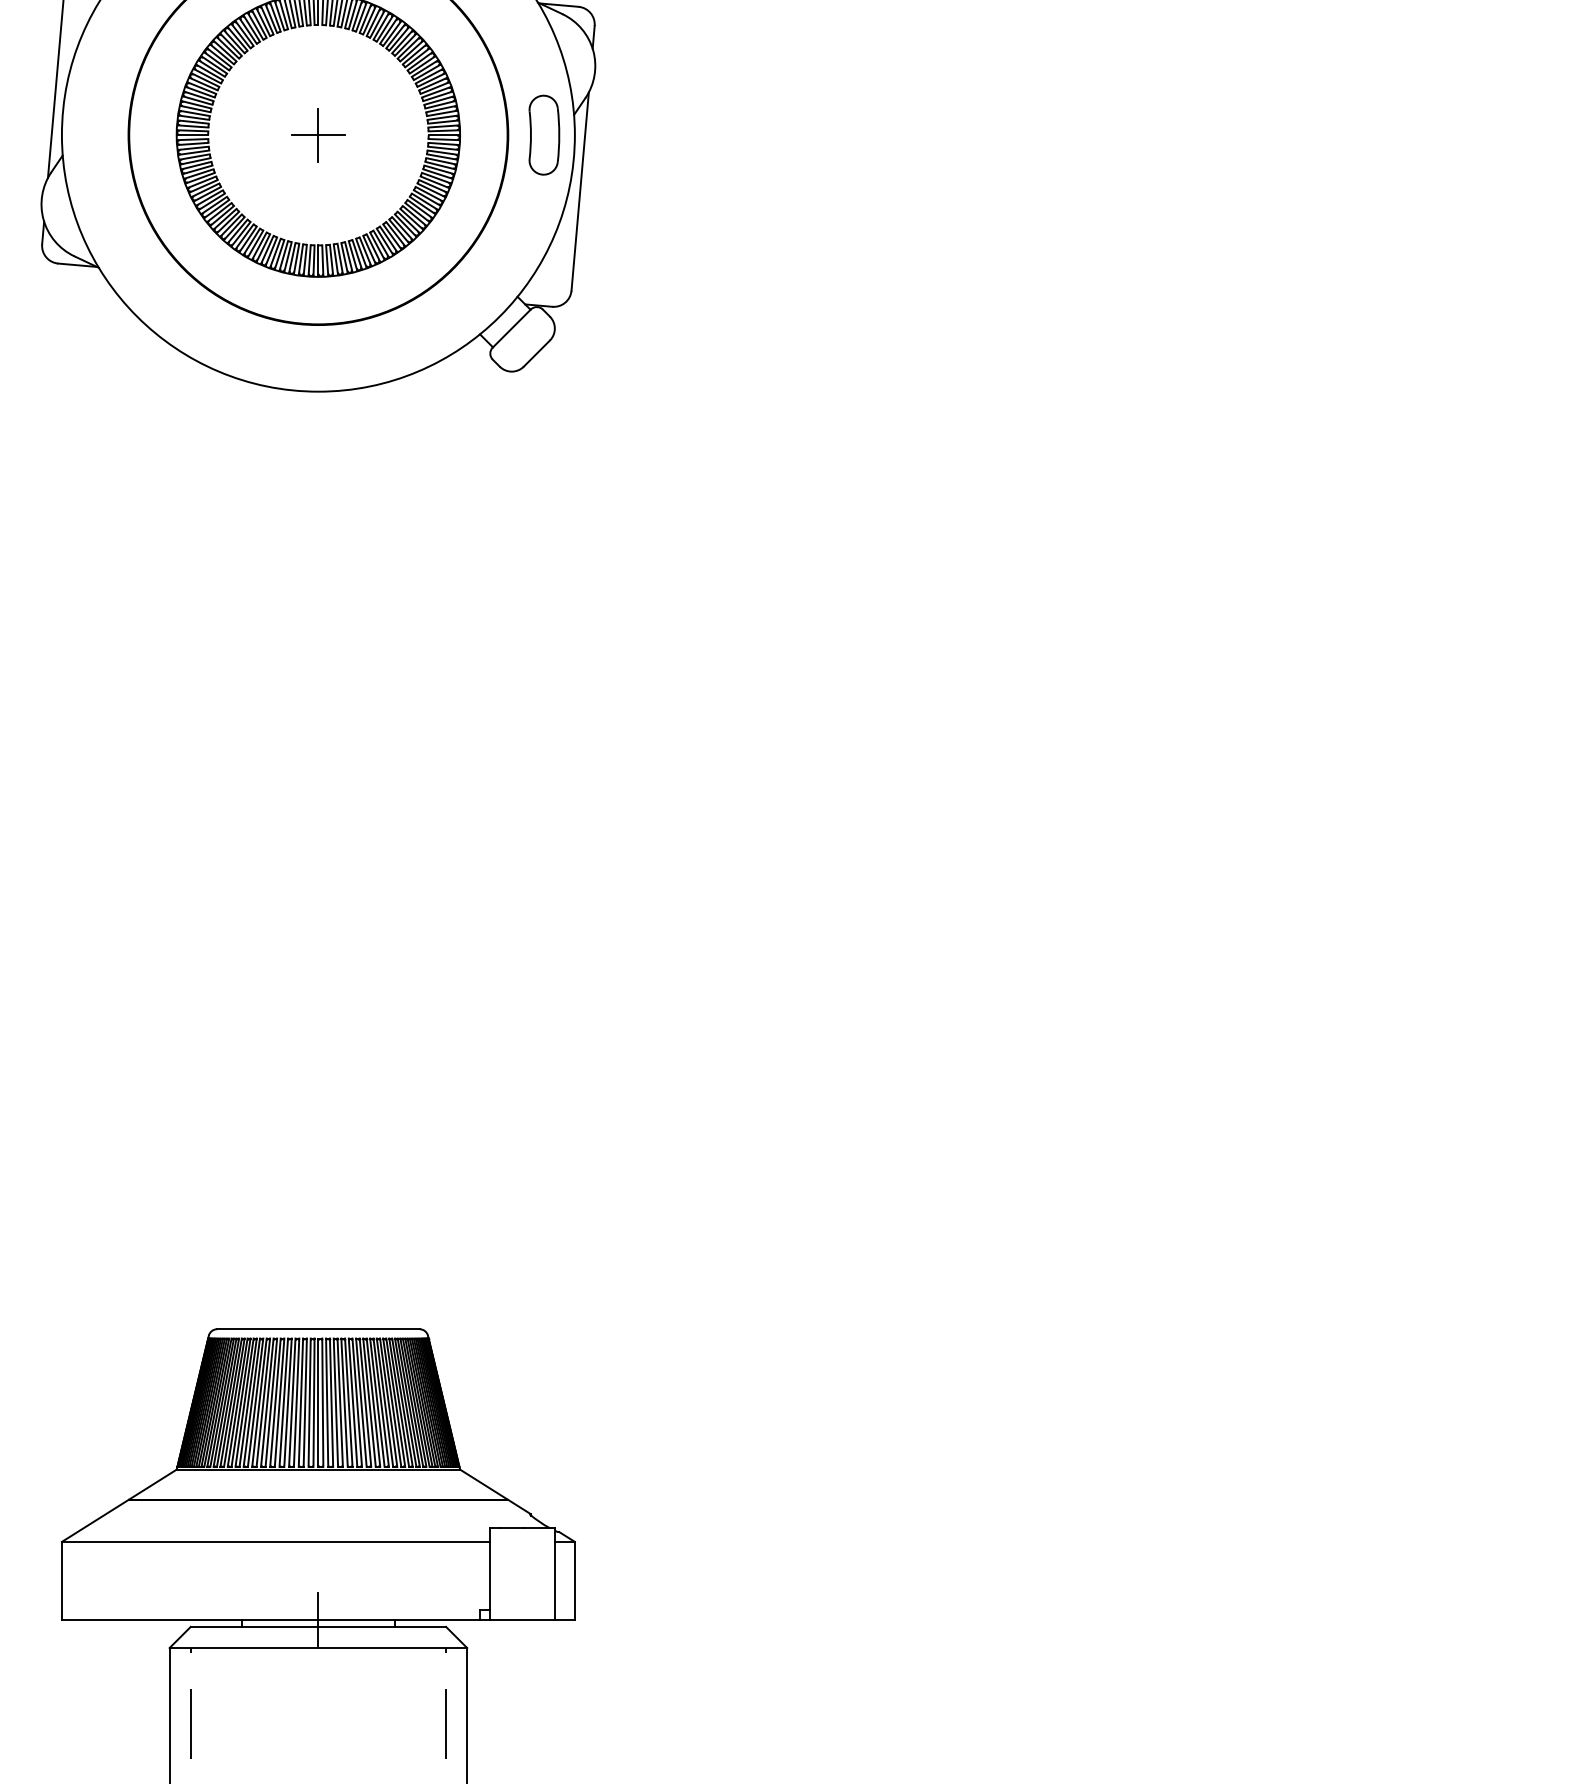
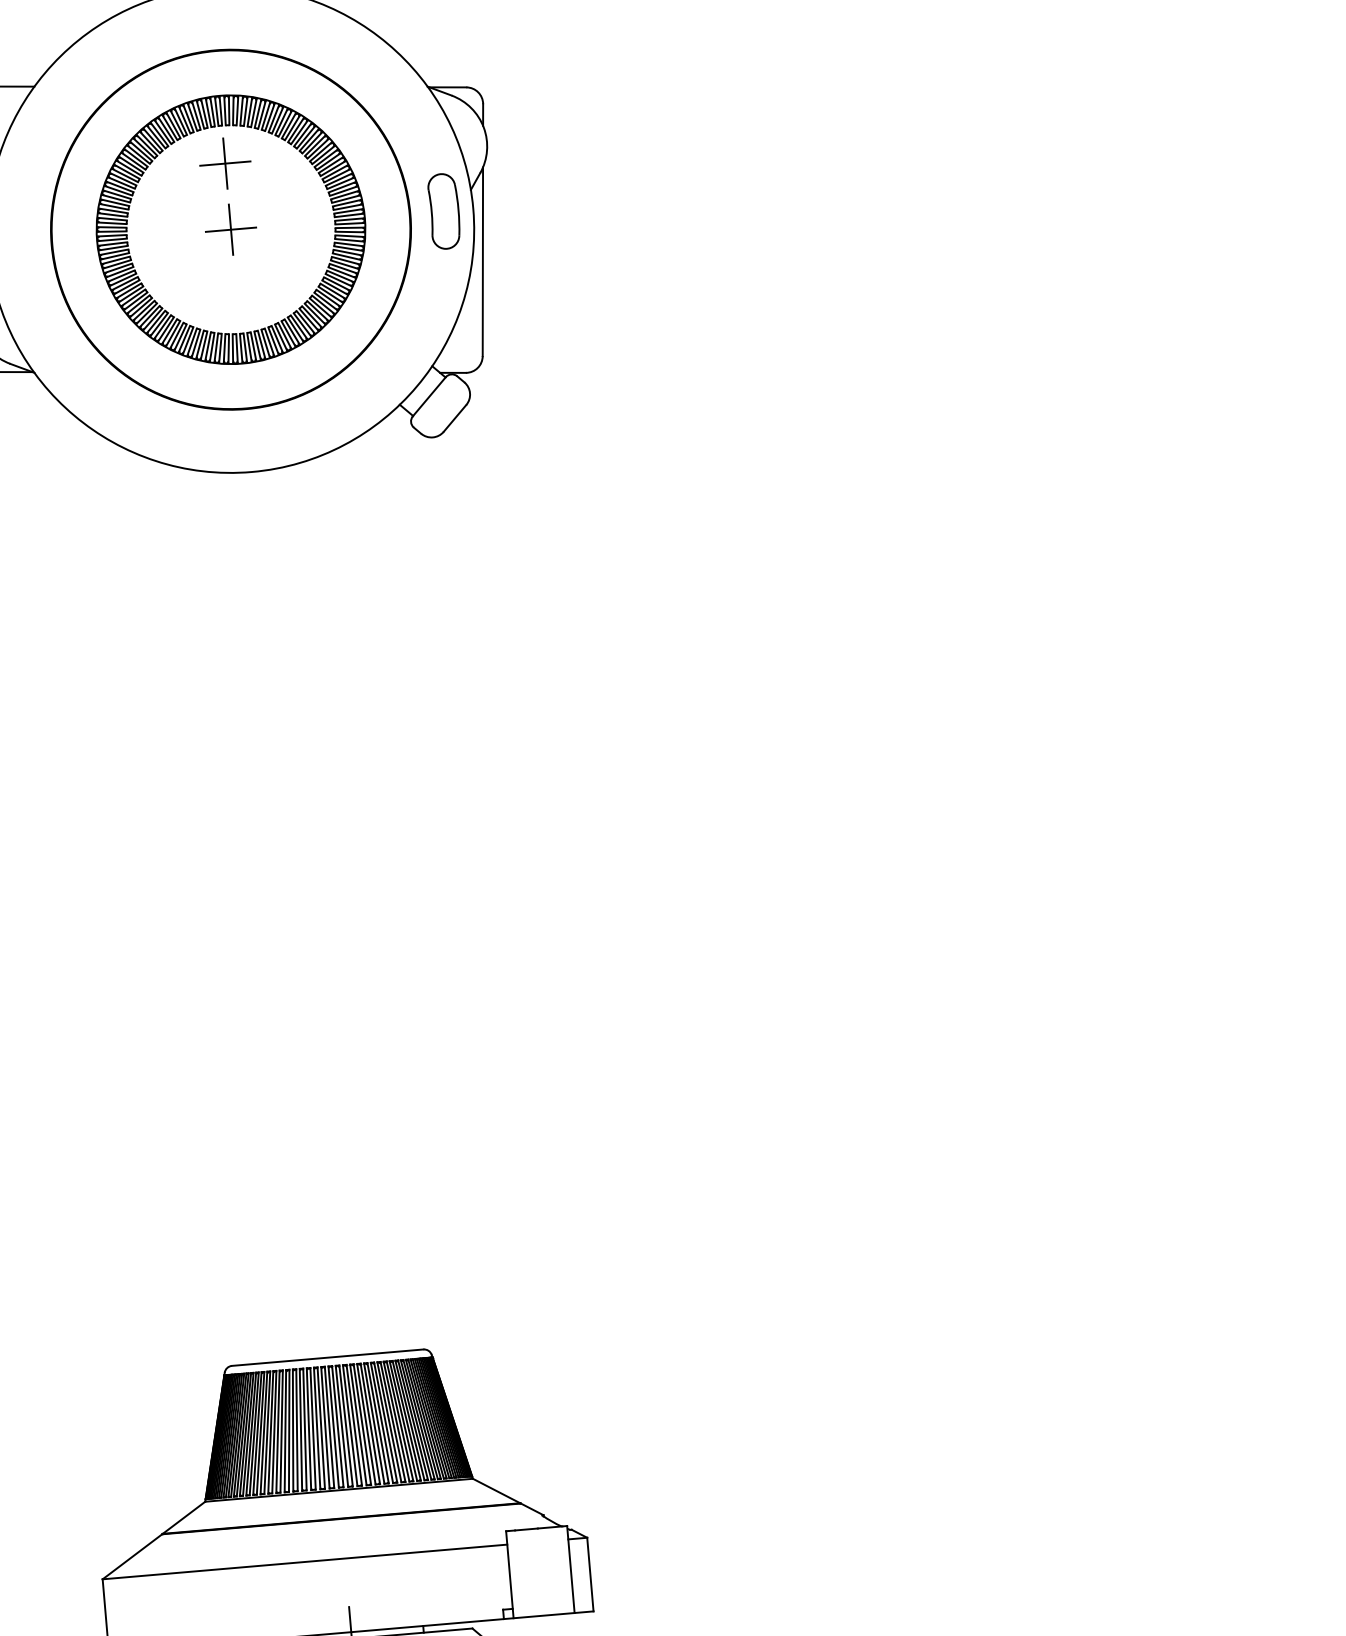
part: (318, 65) -> (225, 163), added

